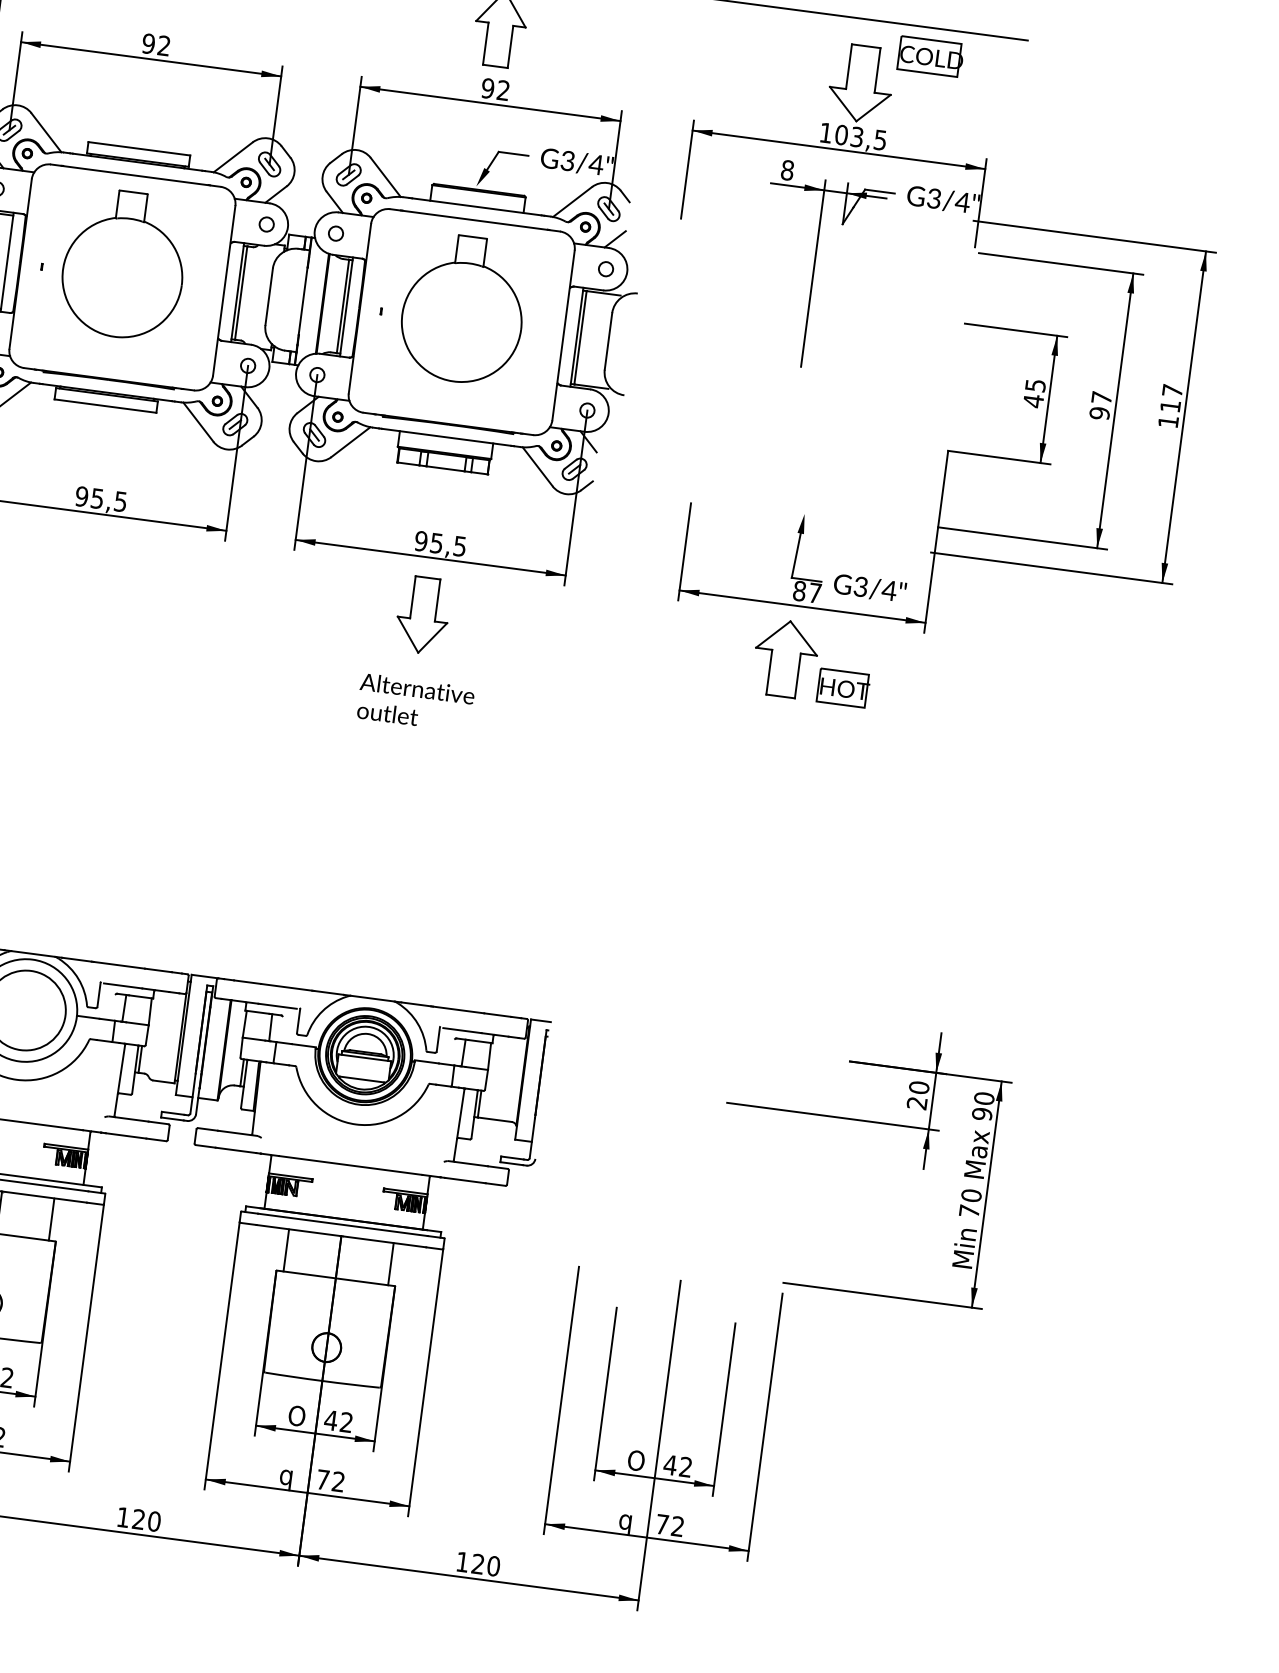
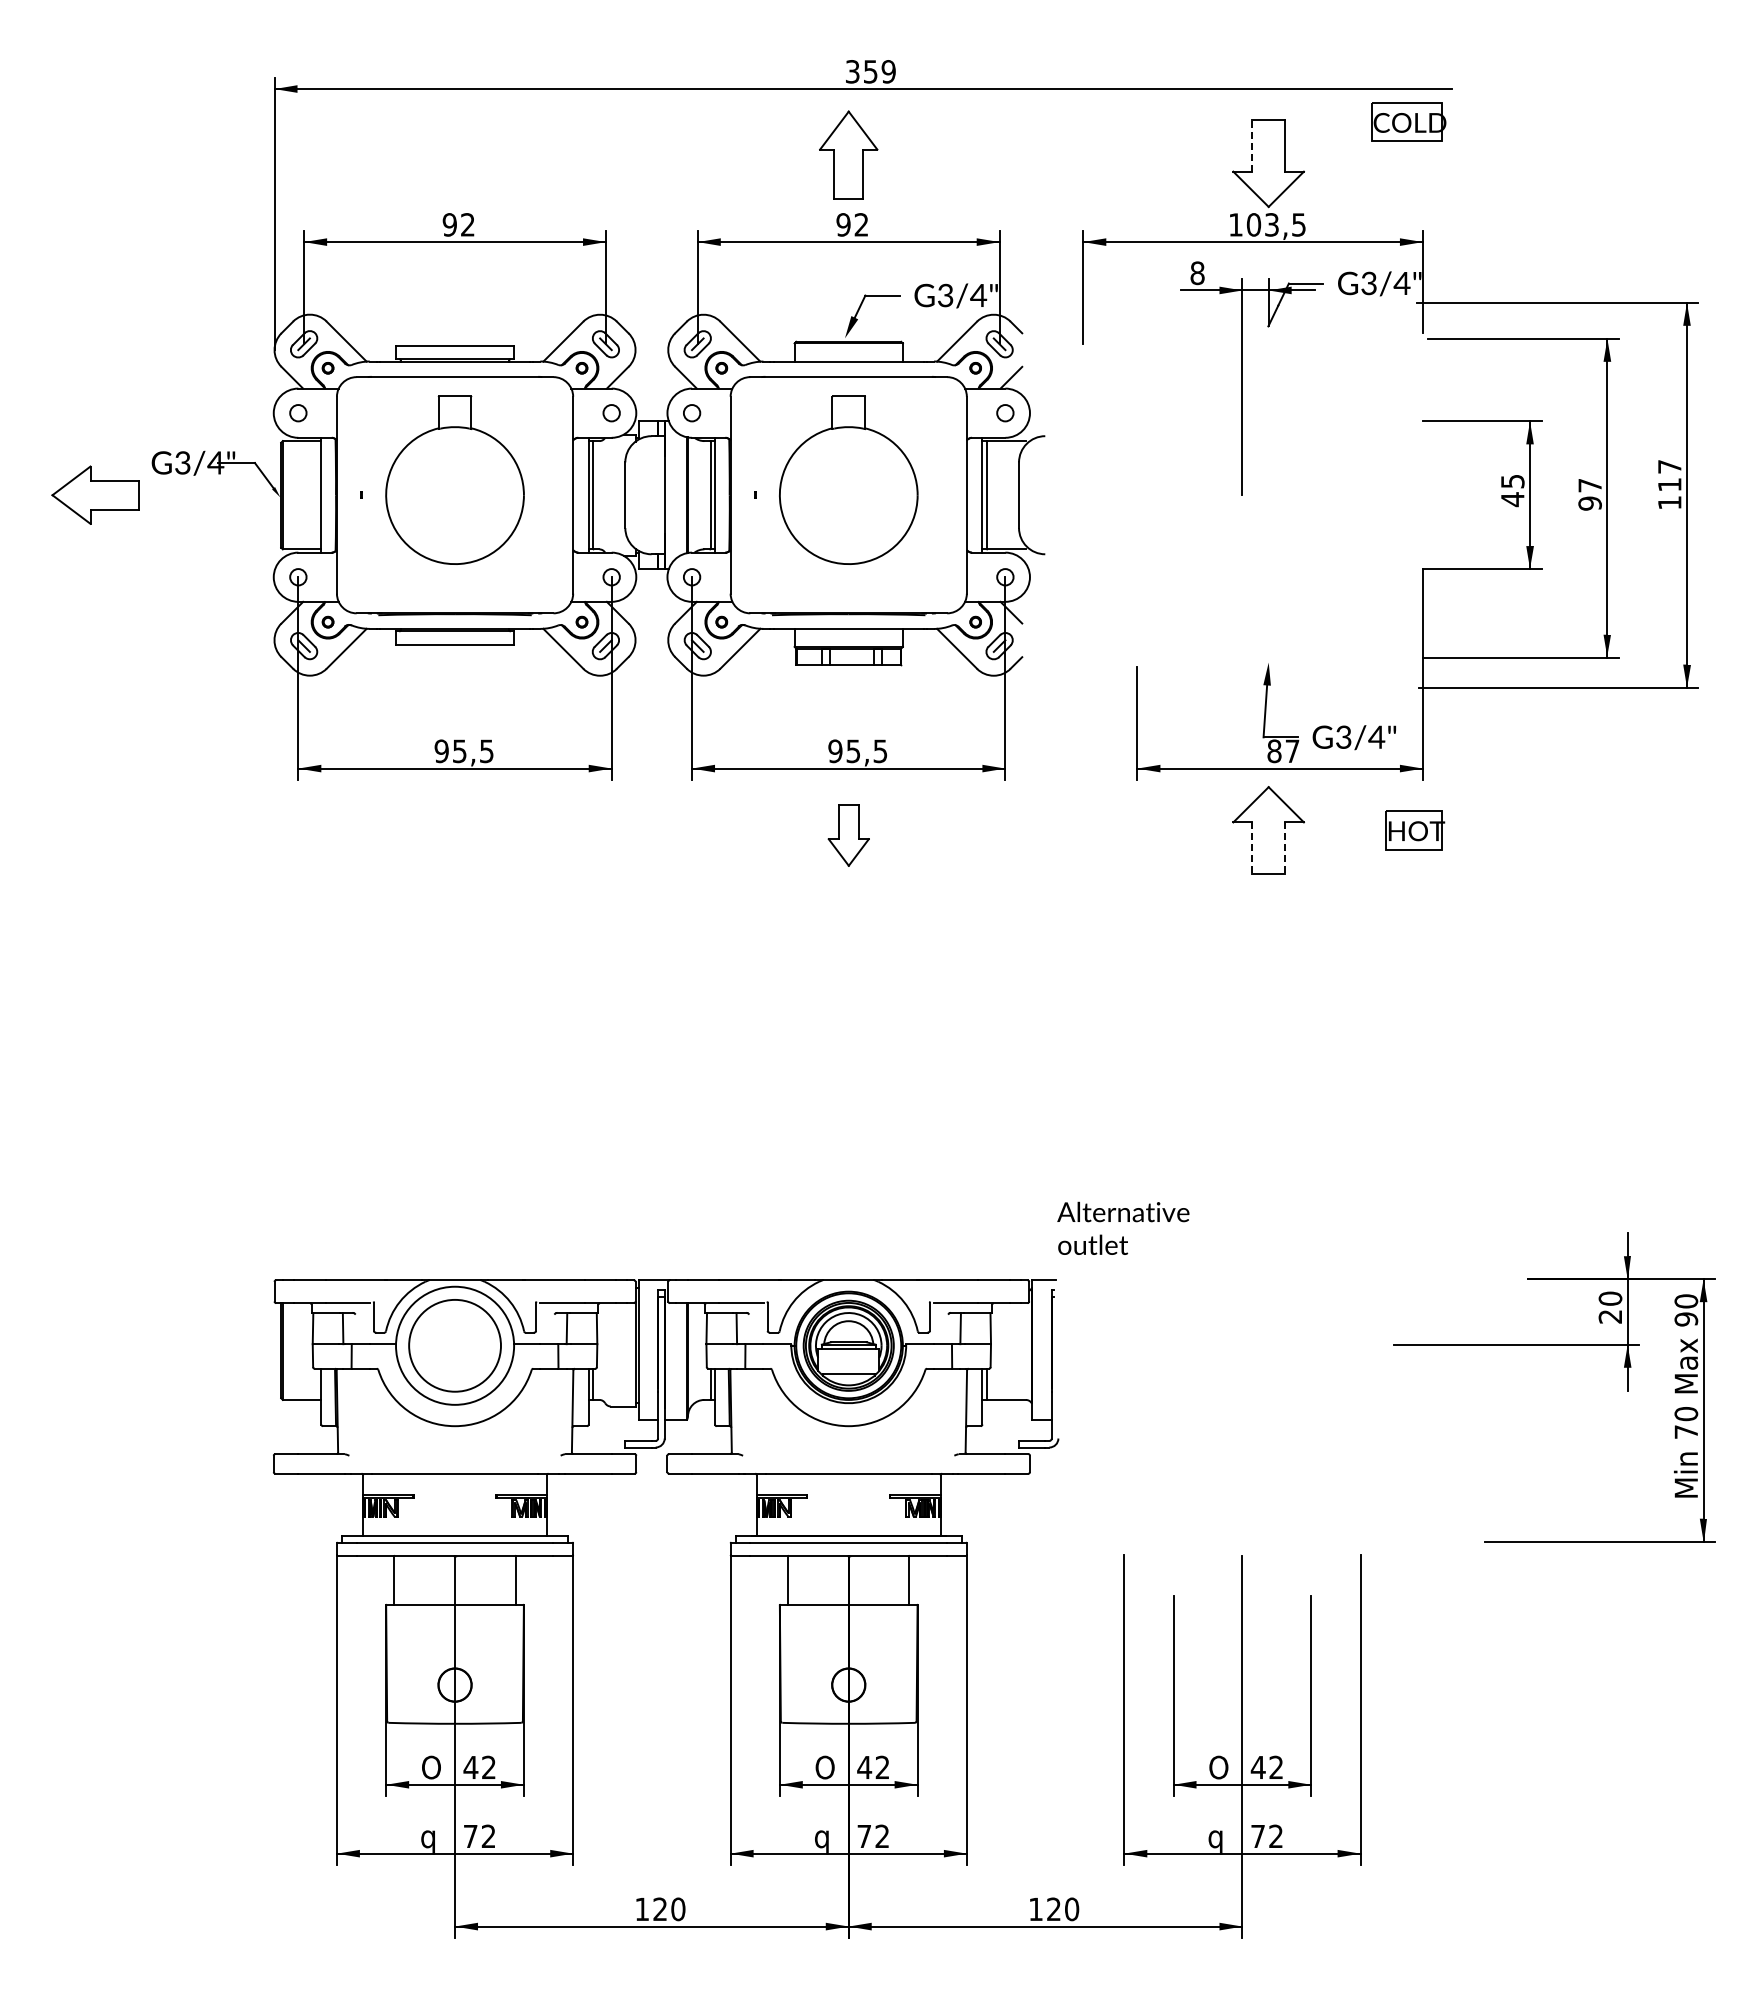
part: (930, 56) -> (1408, 121), moved
line: (849, 66) -> (1252, 145), solid -> dashed
part: (422, 615) -> (848, 835), size x0.7
line: (769, 672) -> (1252, 848), solid -> dashed
line: (798, 676) -> (1285, 848), solid -> dashed
part: (843, 688) -> (1415, 830), moved
text: (415, 702) -> (1123, 1227), moved
part: (865, 1121) -> (1554, 1345), moved

